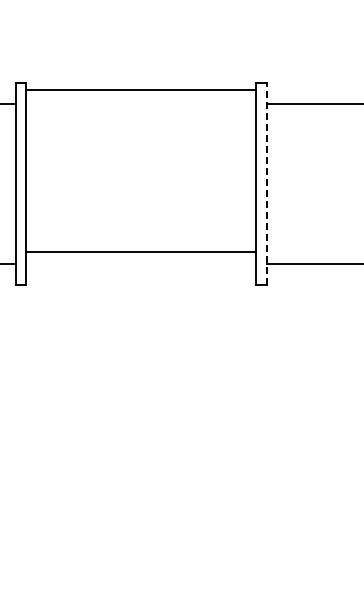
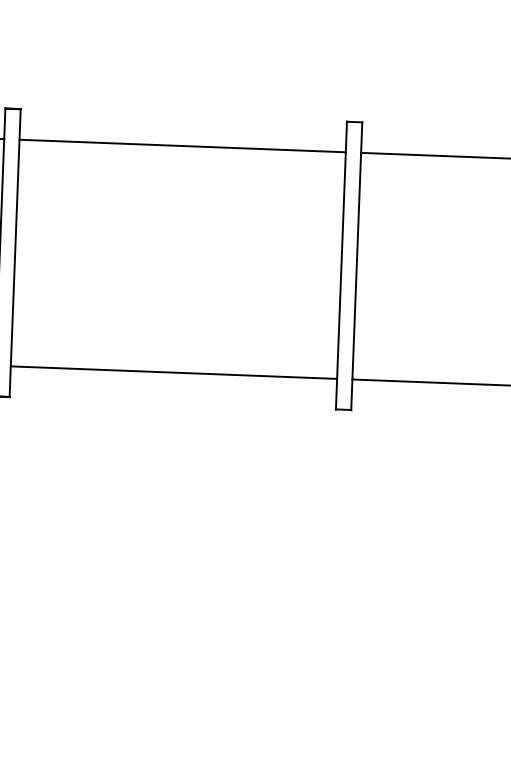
line: (141, 90) -> (182, 146), moved
line: (267, 183) -> (357, 265), dashed -> solid
line: (141, 251) -> (174, 372), moved

